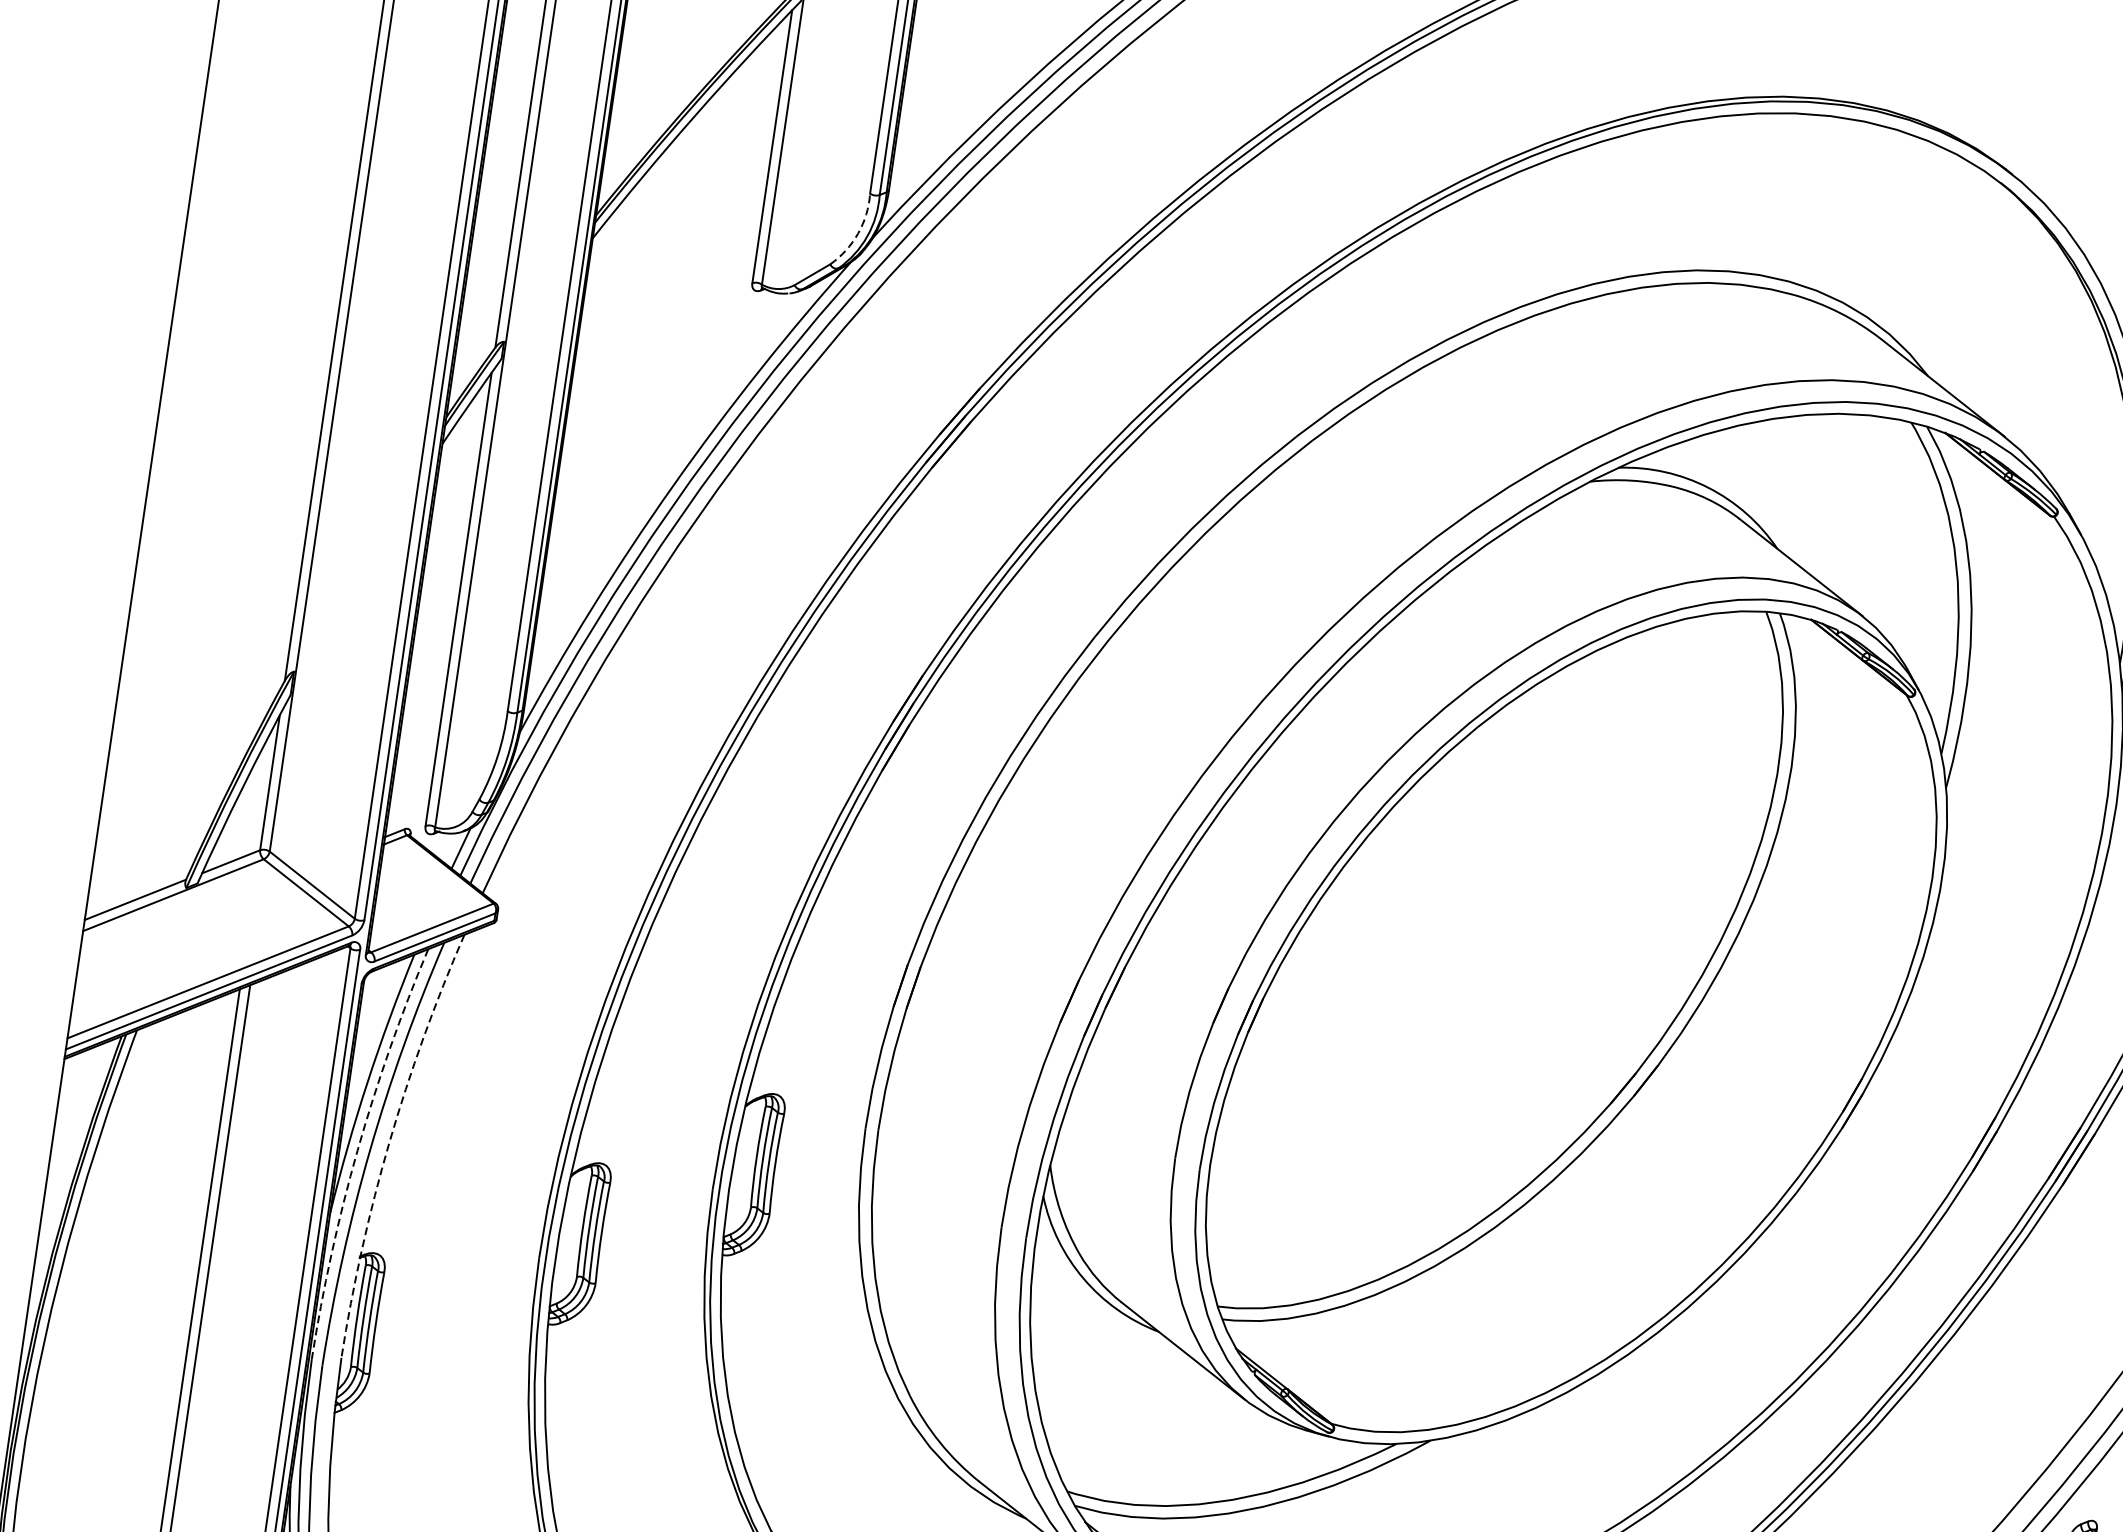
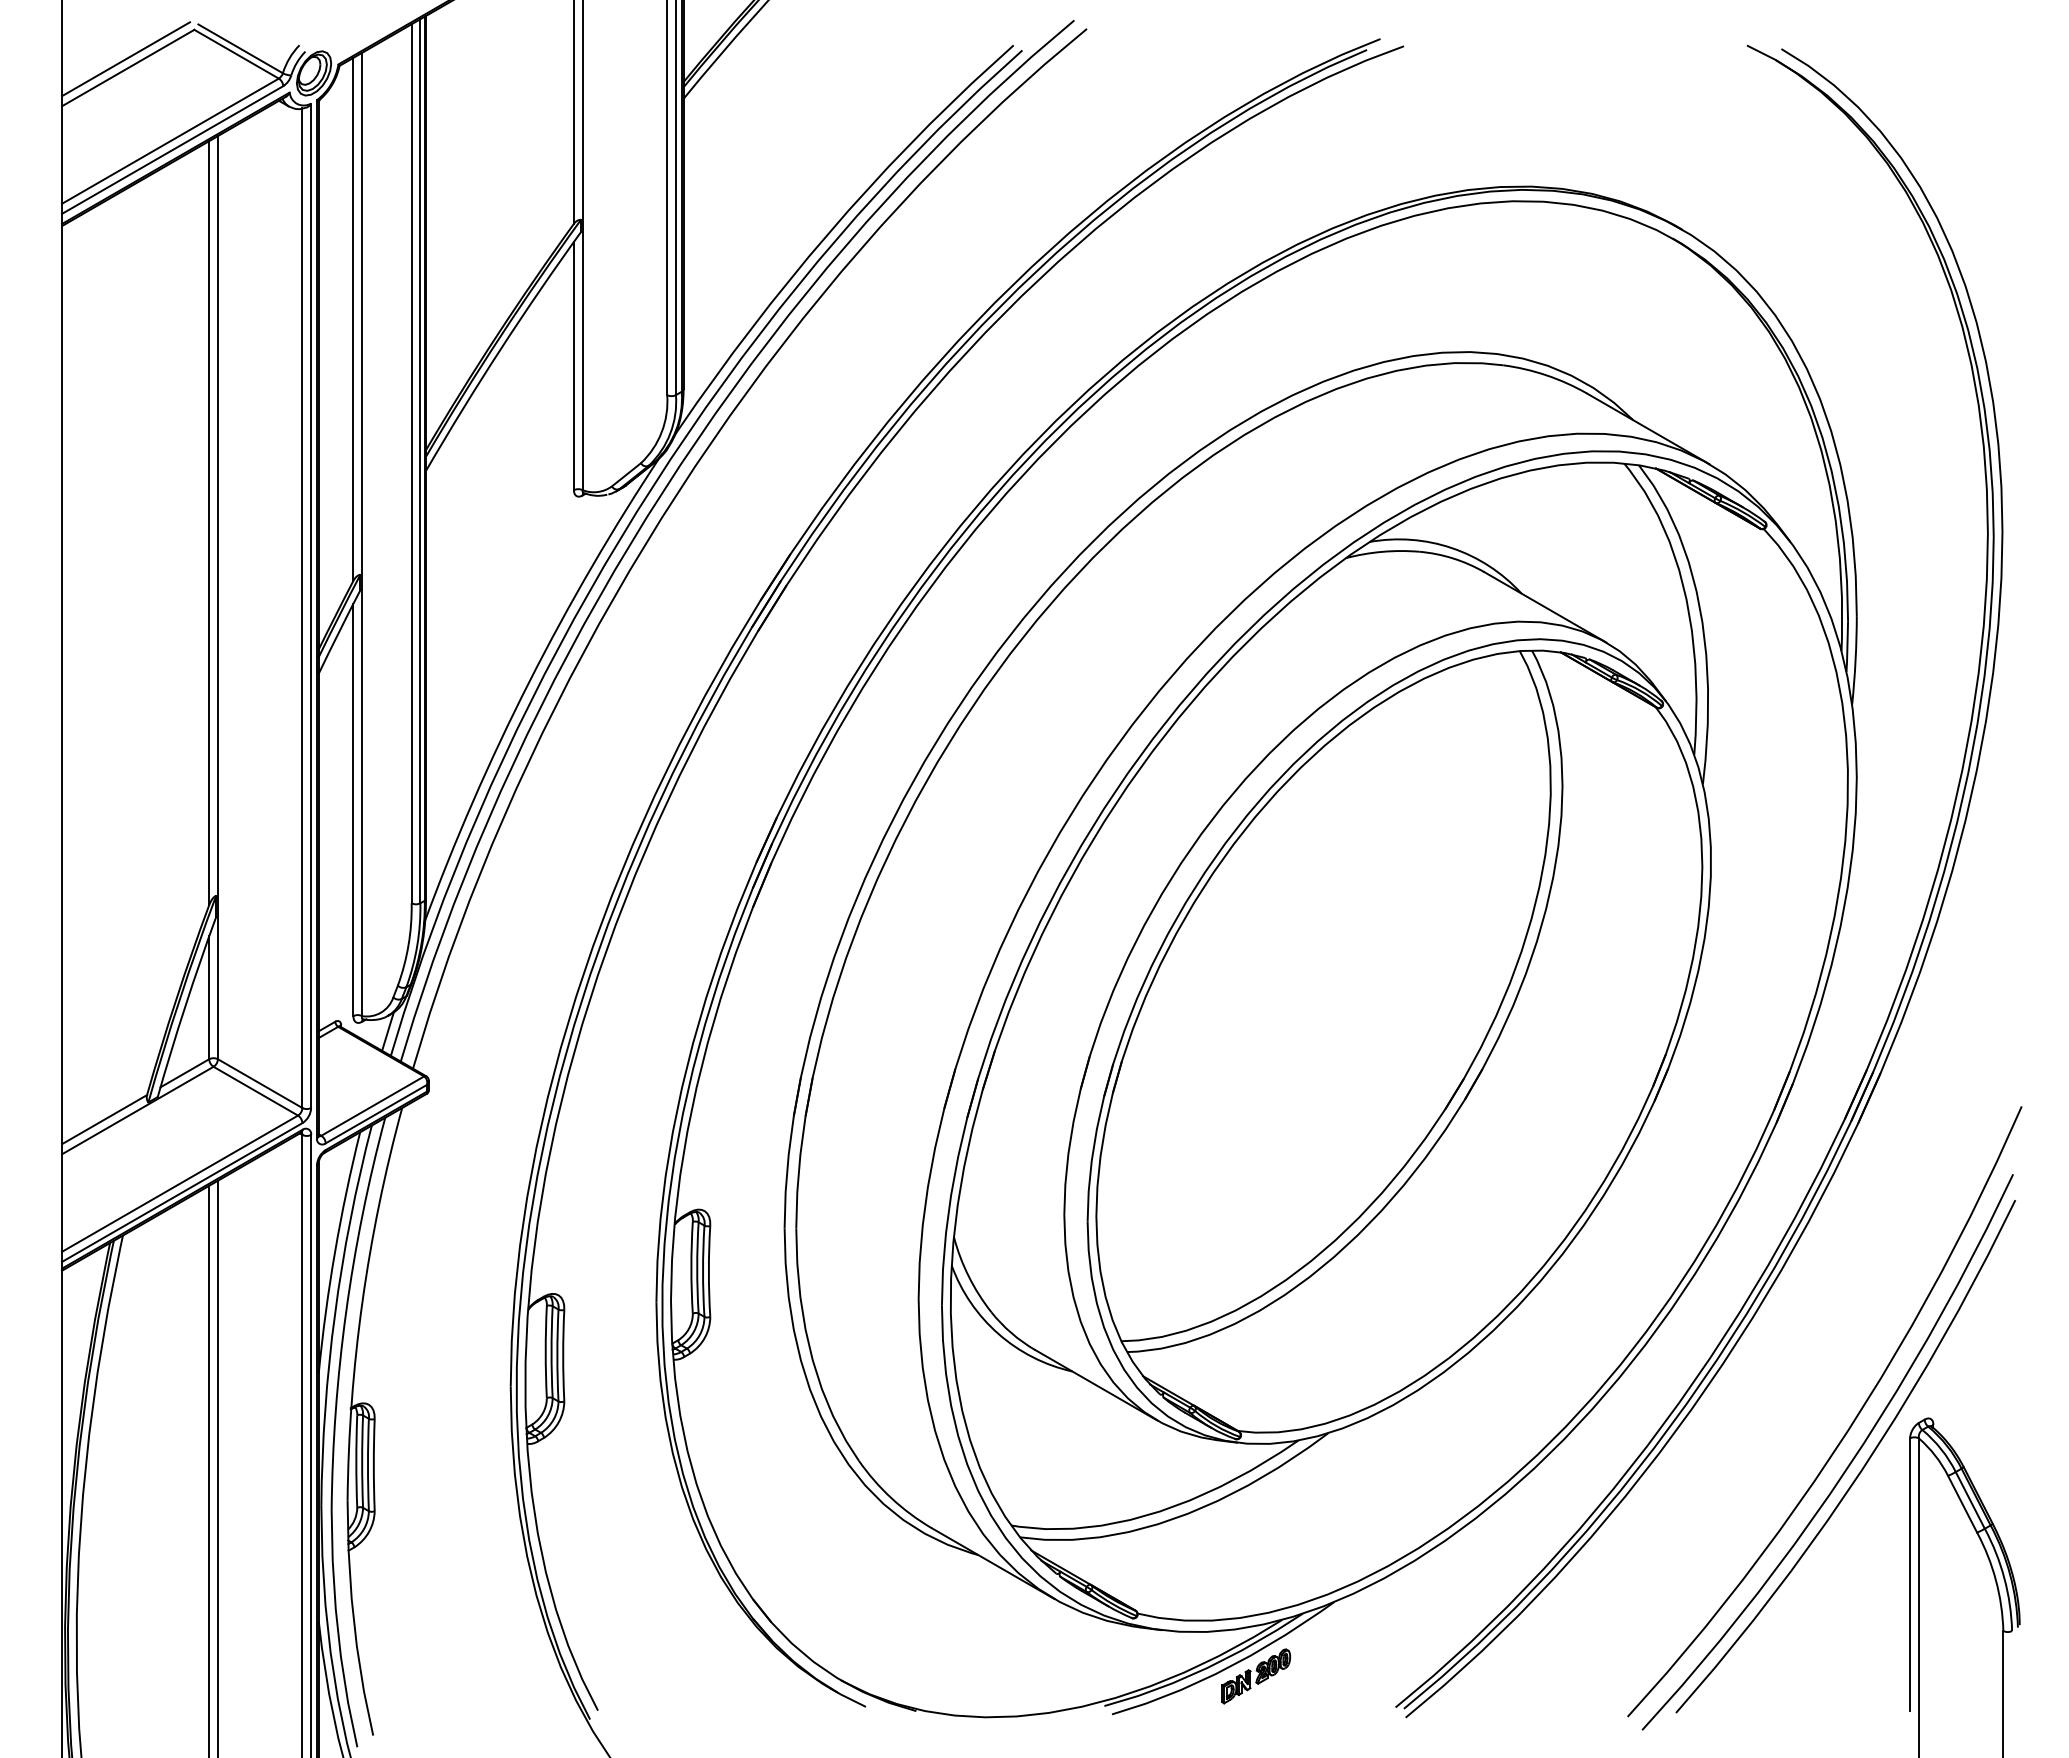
arc: (857, 233) -> (661, 432), dashed -> solid
arc: (389, 1142) -> (362, 1302), dashed -> solid
arc: (358, 1151) -> (335, 1314), dashed -> solid

